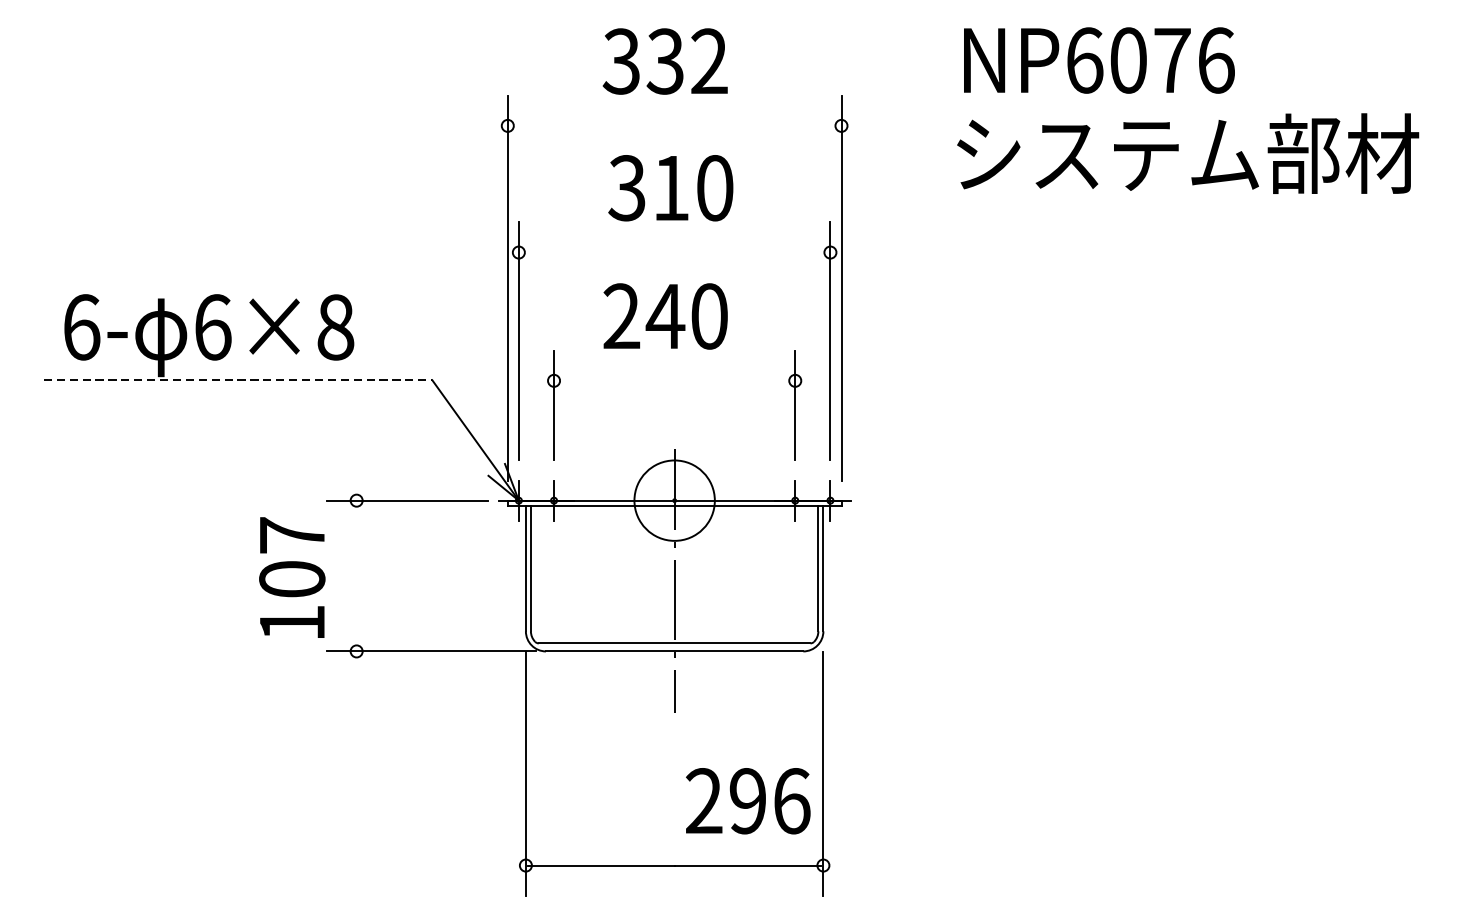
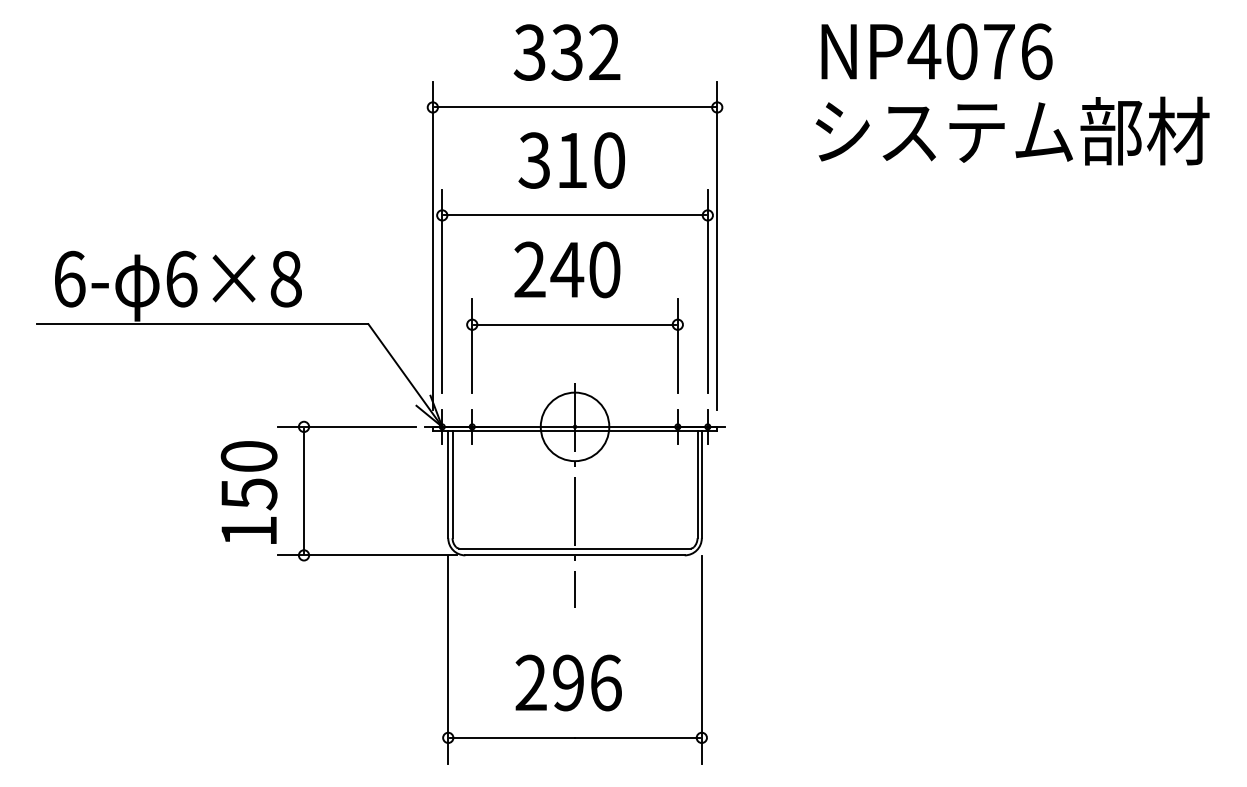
text: (1084, 60) -> (924, 51), NP6076 -> NP4076
line: (674, 125) -> (574, 107), added
line: (674, 252) -> (574, 215), added
line: (237, 380) -> (202, 324), dashed -> solid
line: (674, 380) -> (574, 324), added
text: (291, 557) -> (248, 475), 107 -> 150
line: (357, 575) -> (304, 490), added
text: (747, 800) -> (568, 682), moved

